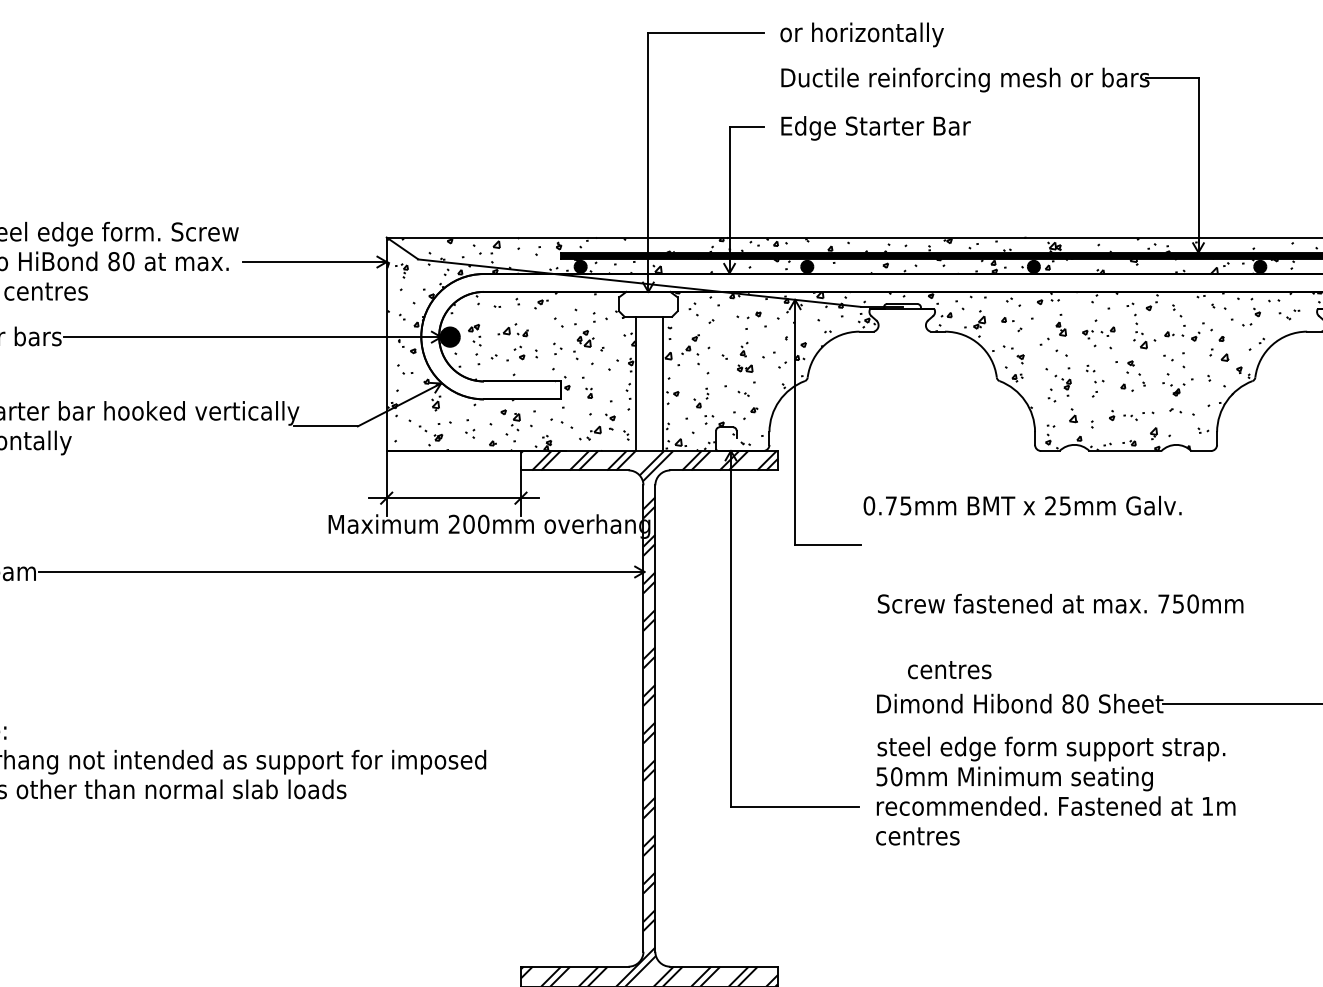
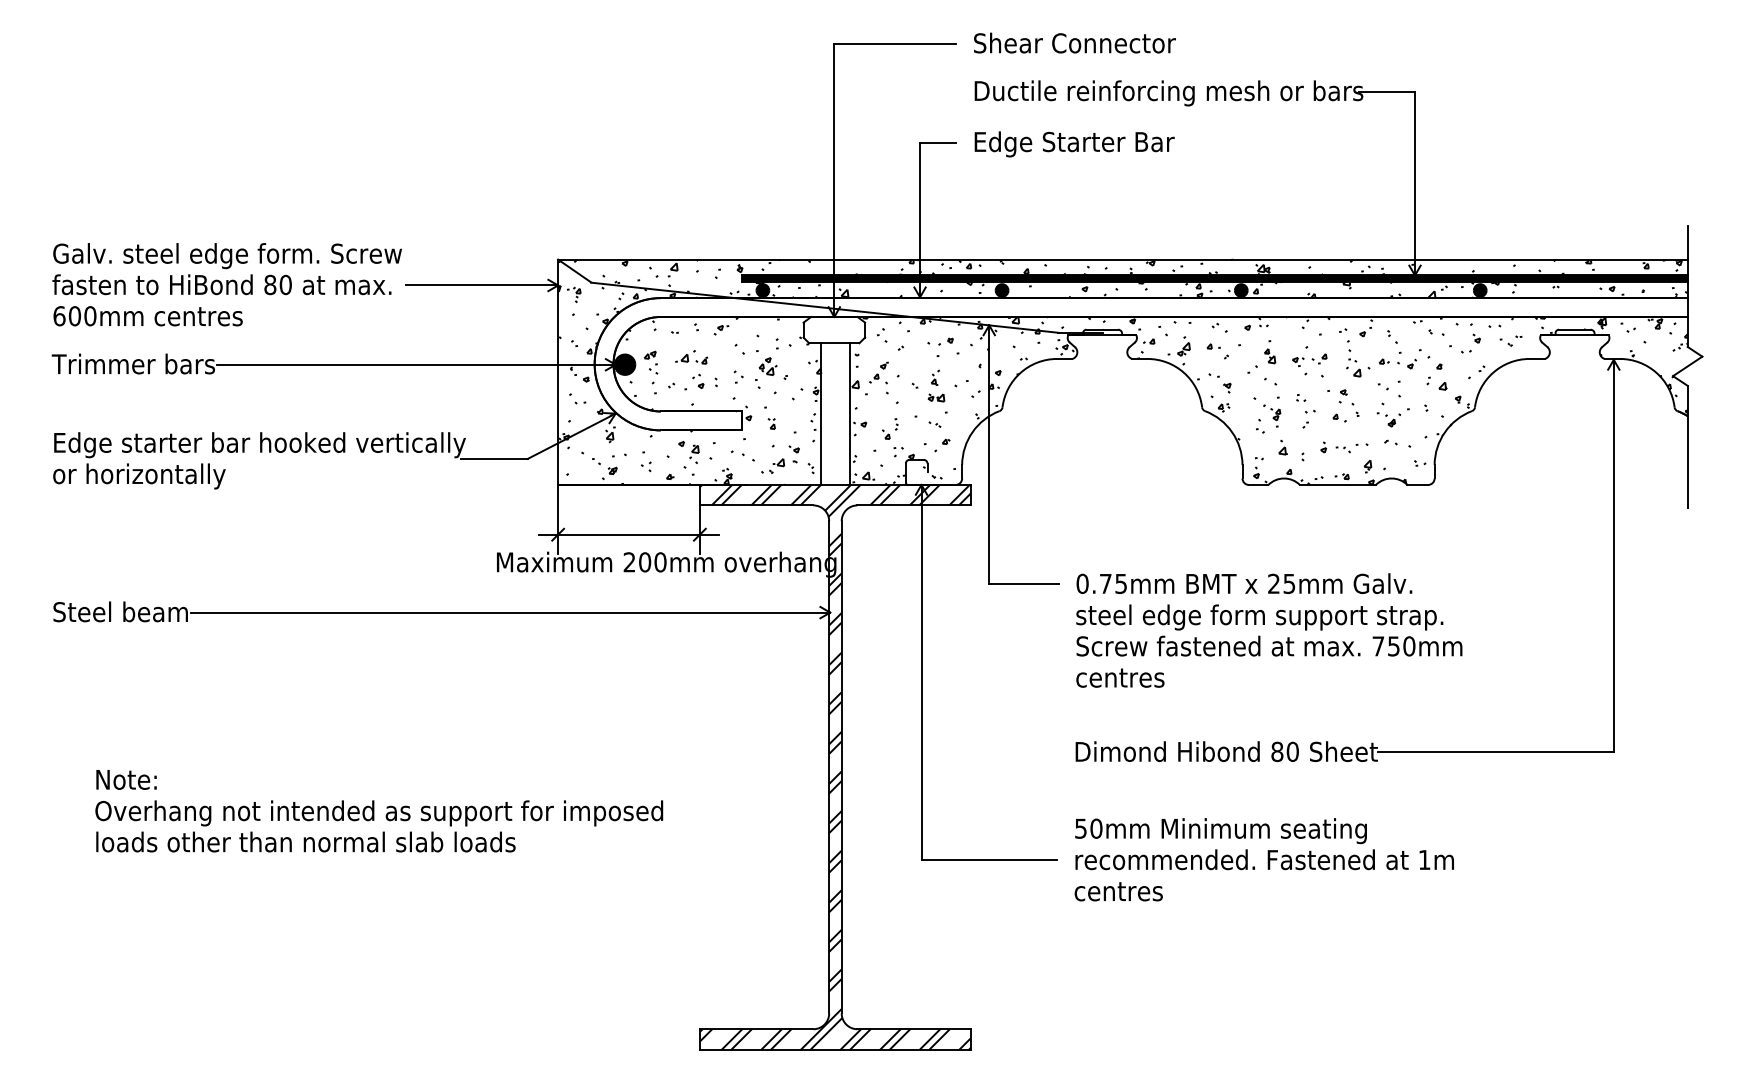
text: (875, 34) -> (1074, 45), or horizontally -> Shear Connector
text: (1022, 505) -> (1244, 583), moved
text: (949, 669) -> (1120, 677), moved
text: (1051, 749) -> (1259, 617), moved

